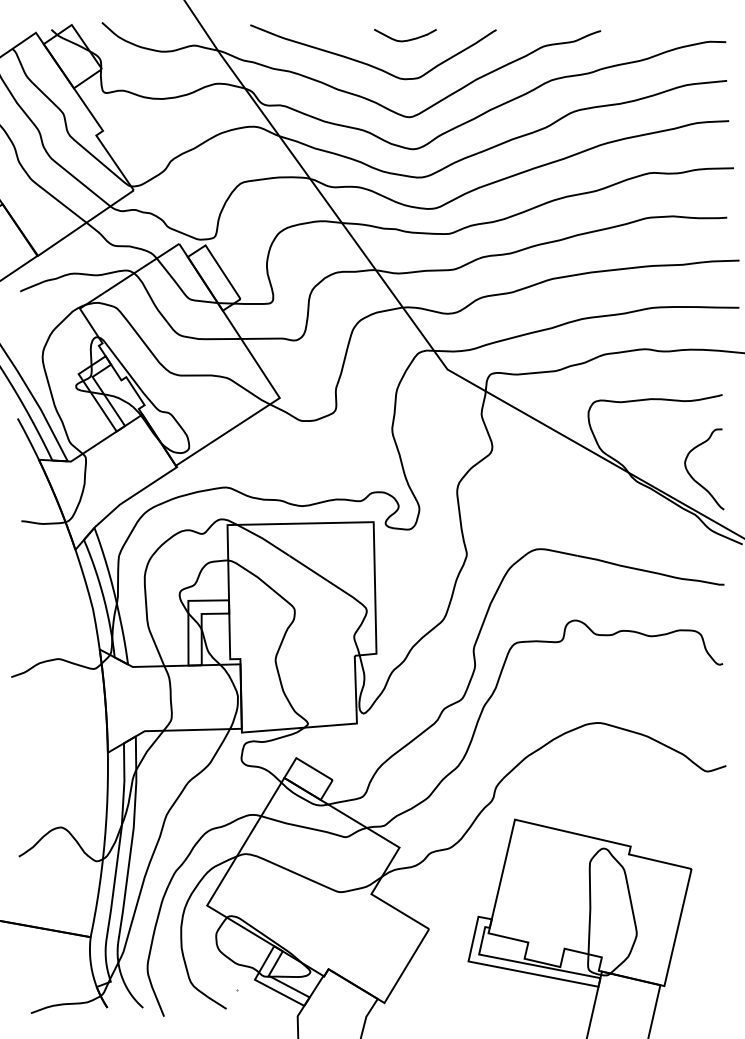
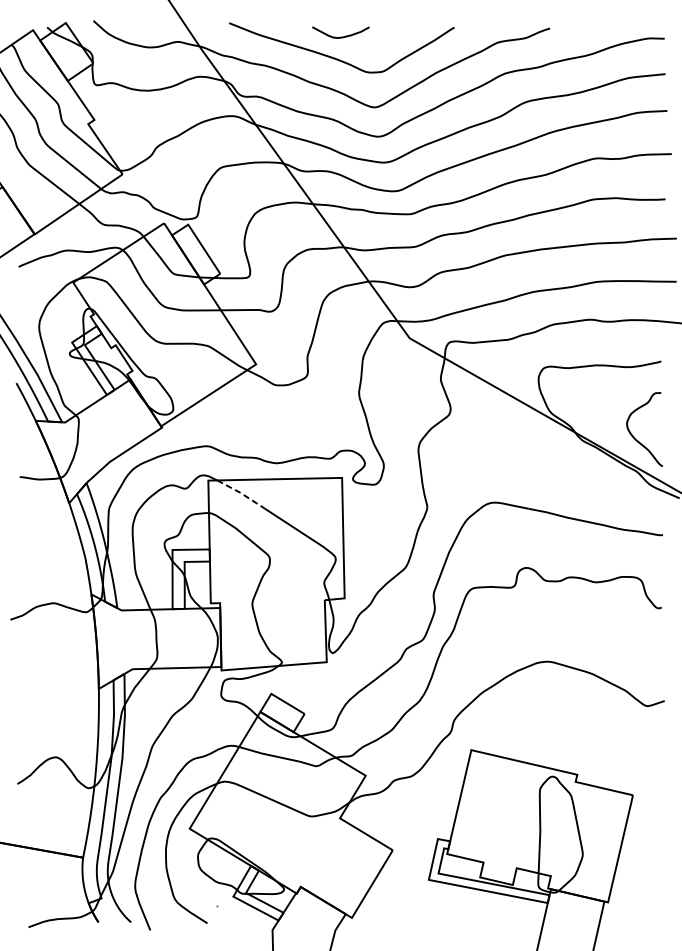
curve: (407, 39) -> (342, 36), moved
line: (264, 539) -> (242, 493), solid -> dashed

